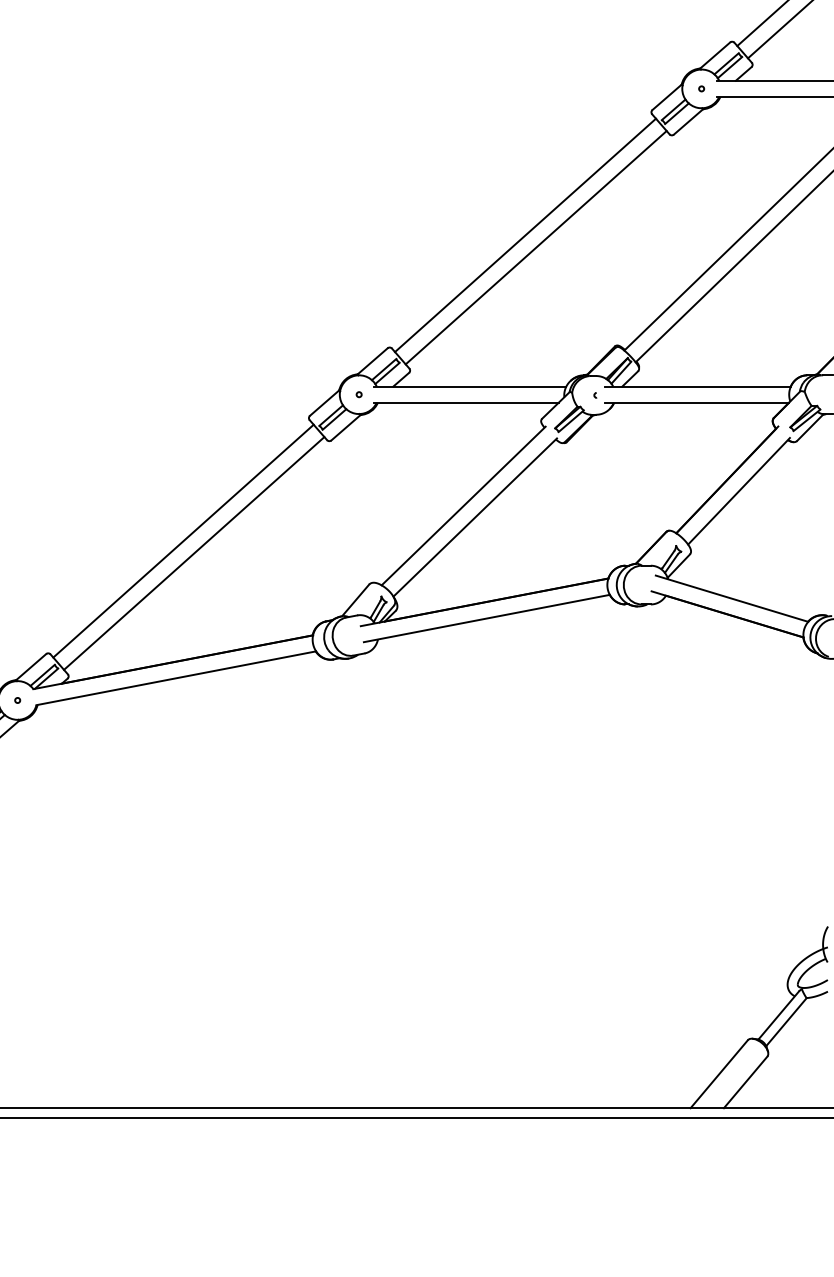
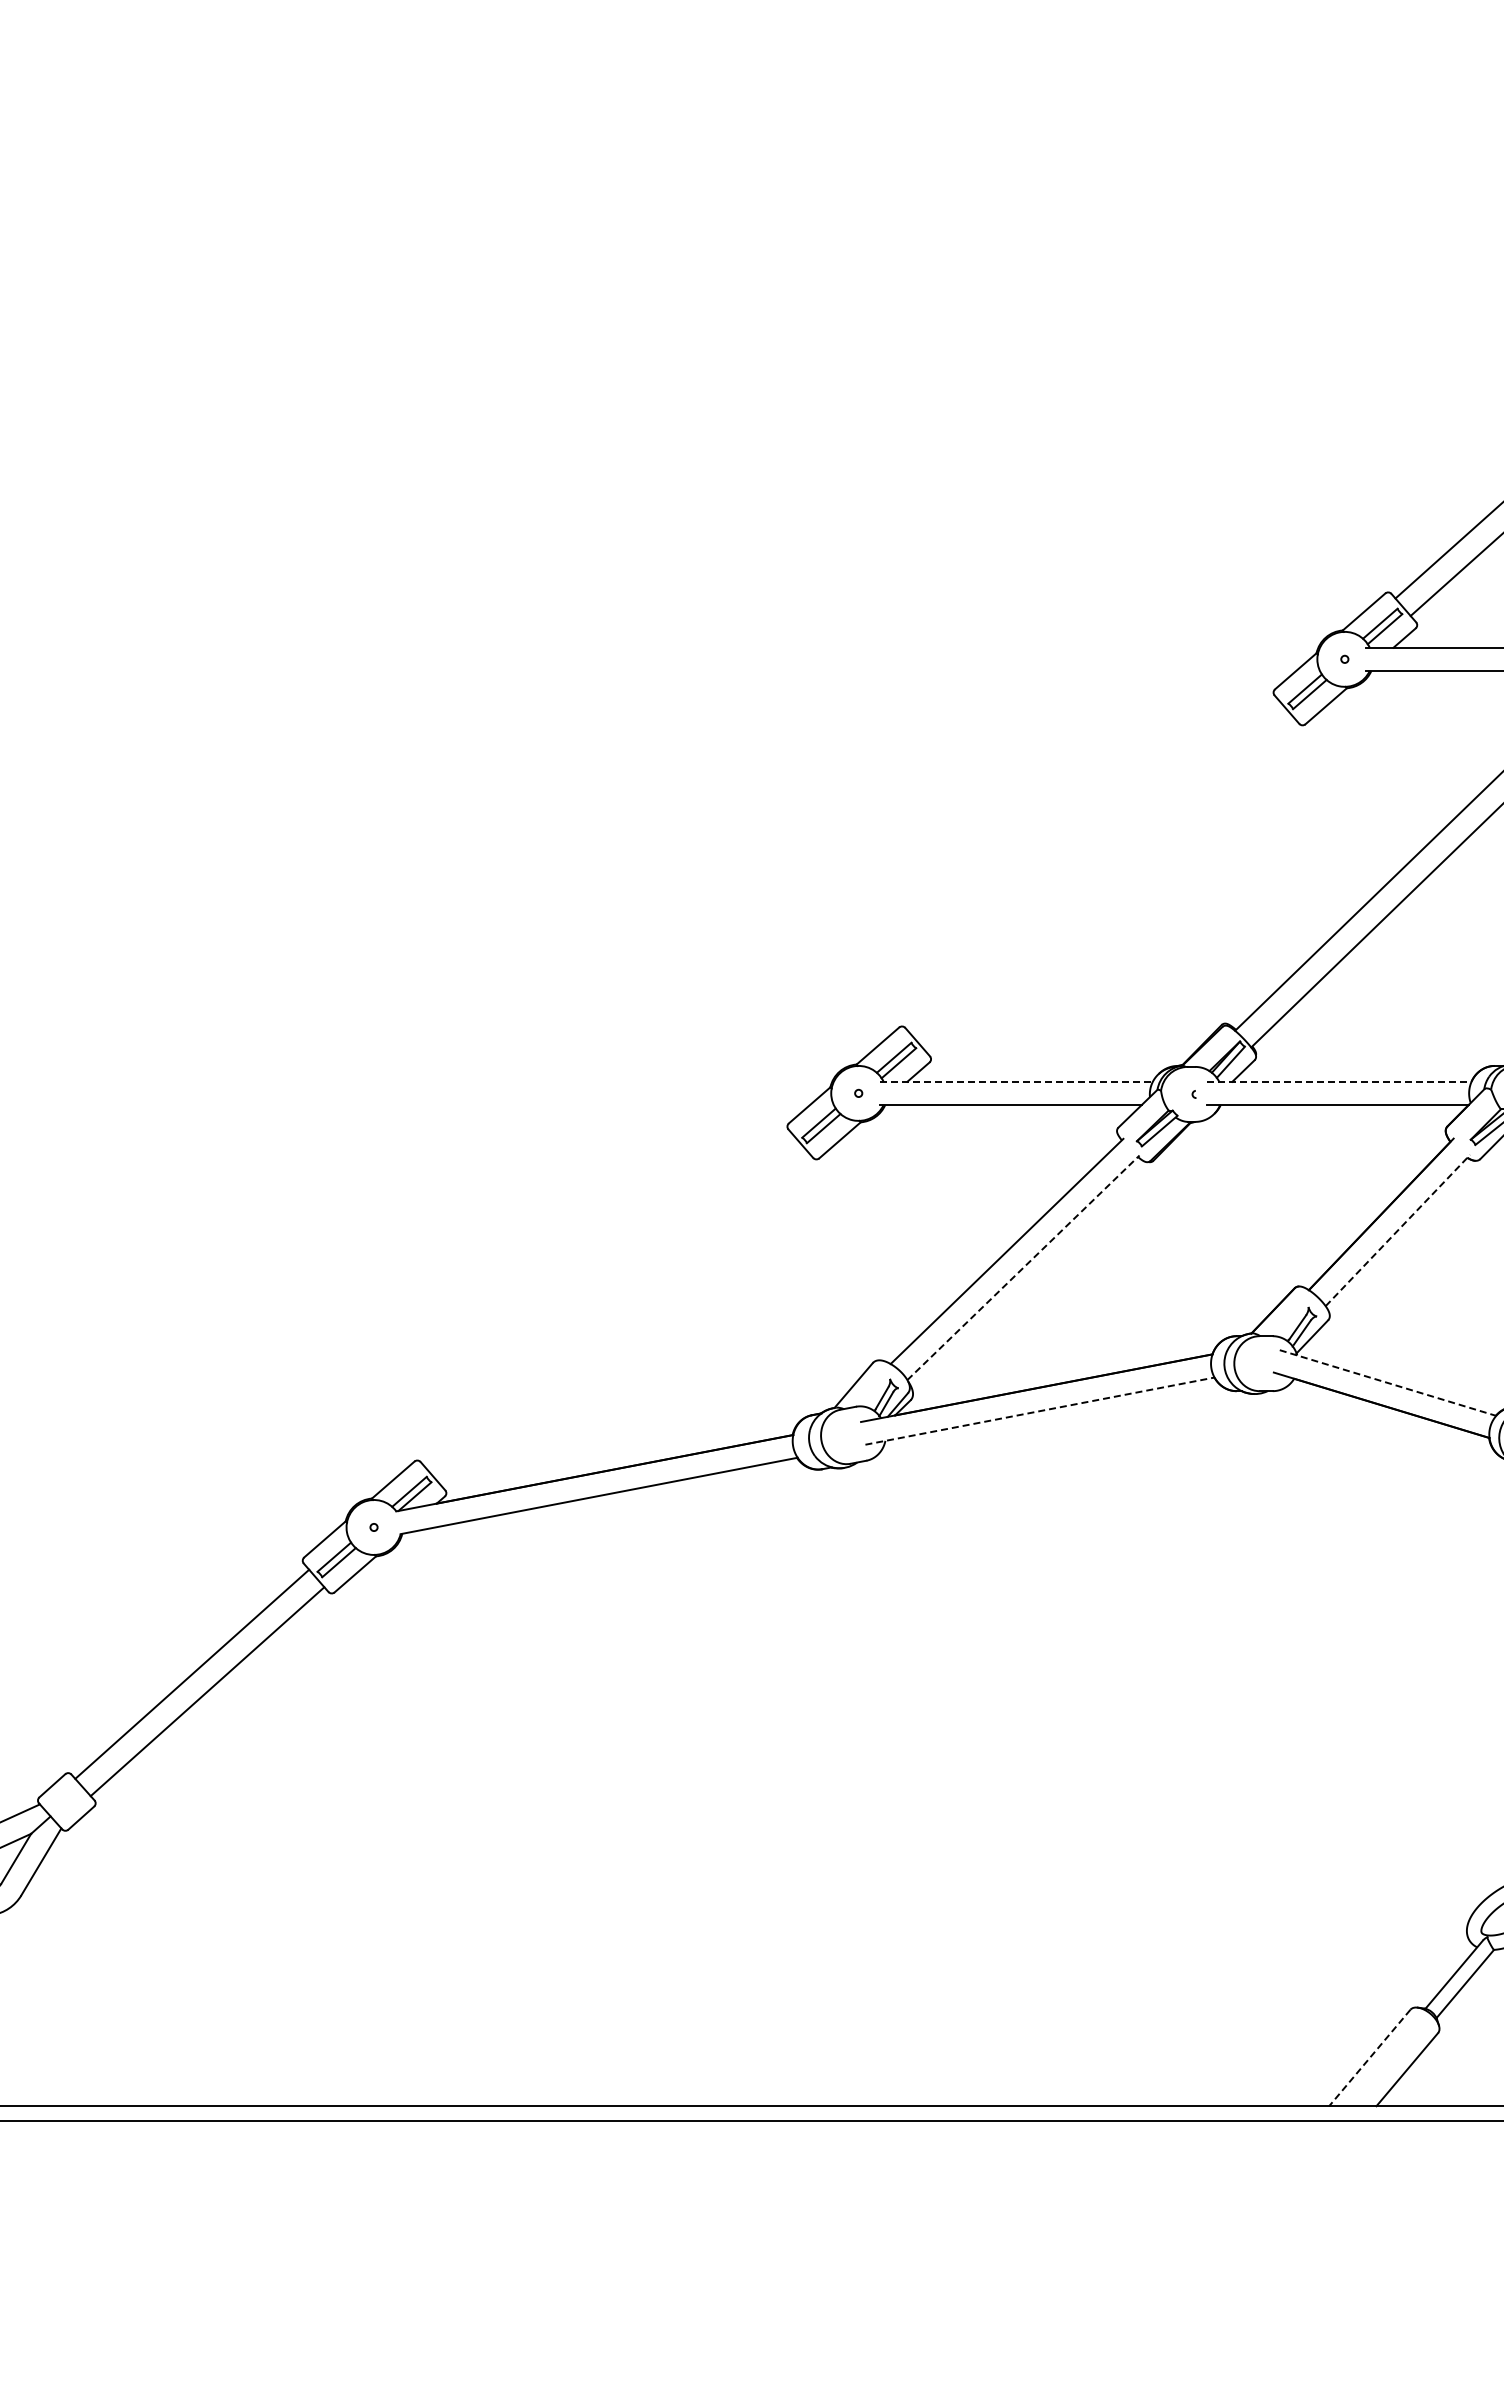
line: (525, 234) -> (1094, 866), removed
line: (535, 247) -> (1109, 884), removed
line: (470, 386) -> (1016, 1081), solid -> dashed
line: (697, 386) -> (1339, 1081), solid -> dashed
line: (738, 491) -> (1397, 1230), solid -> dashed
line: (475, 517) -> (1023, 1267), solid -> dashed
line: (183, 541) -> (609, 1301), removed
line: (194, 553) -> (624, 1318), removed
line: (732, 599) -> (1388, 1383), solid -> dashed
line: (486, 618) -> (1039, 1411), solid -> dashed
line: (719, 1074) -> (1369, 2058), solid -> dashed

